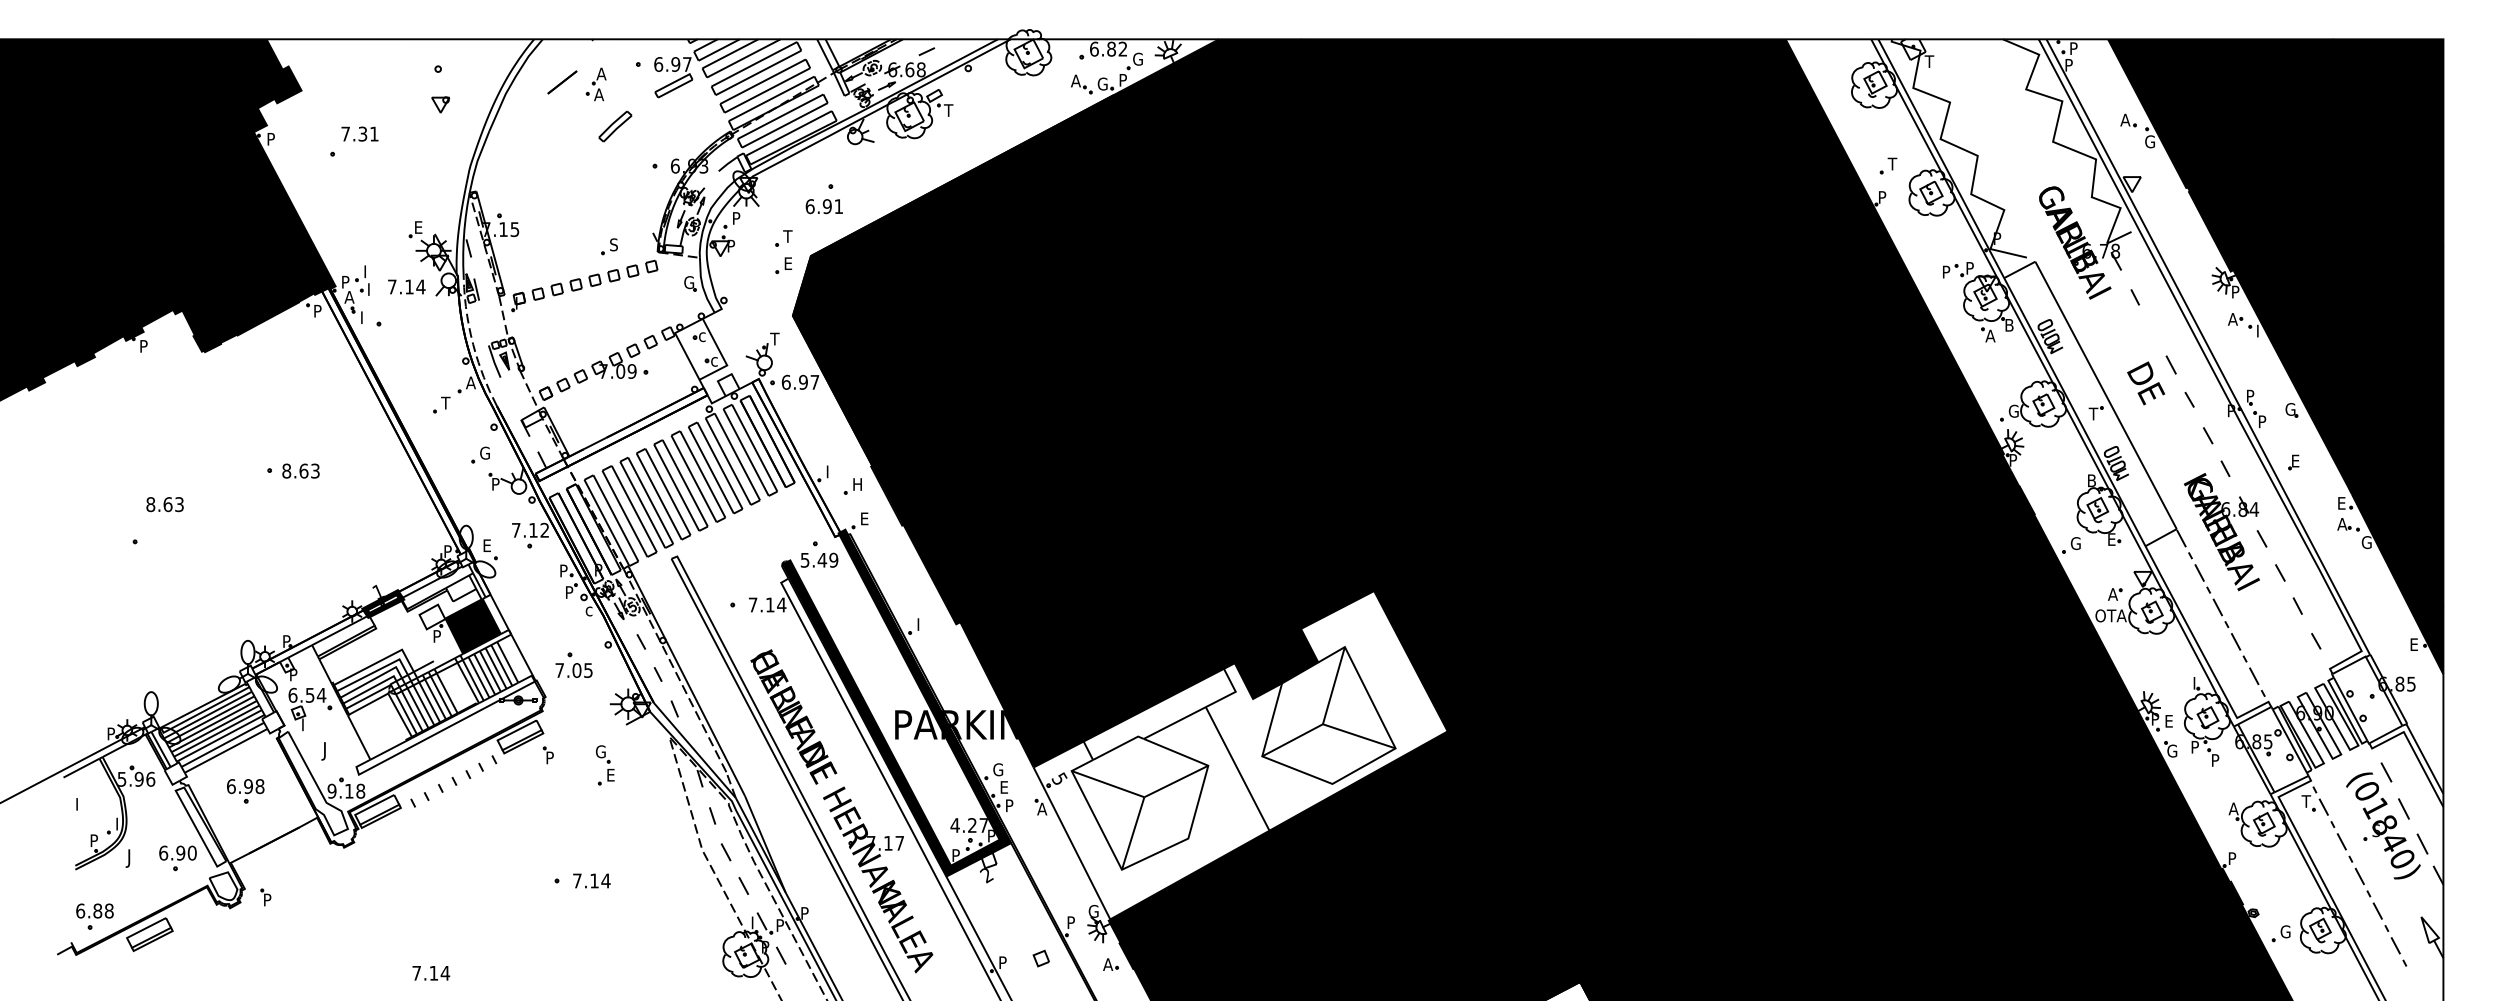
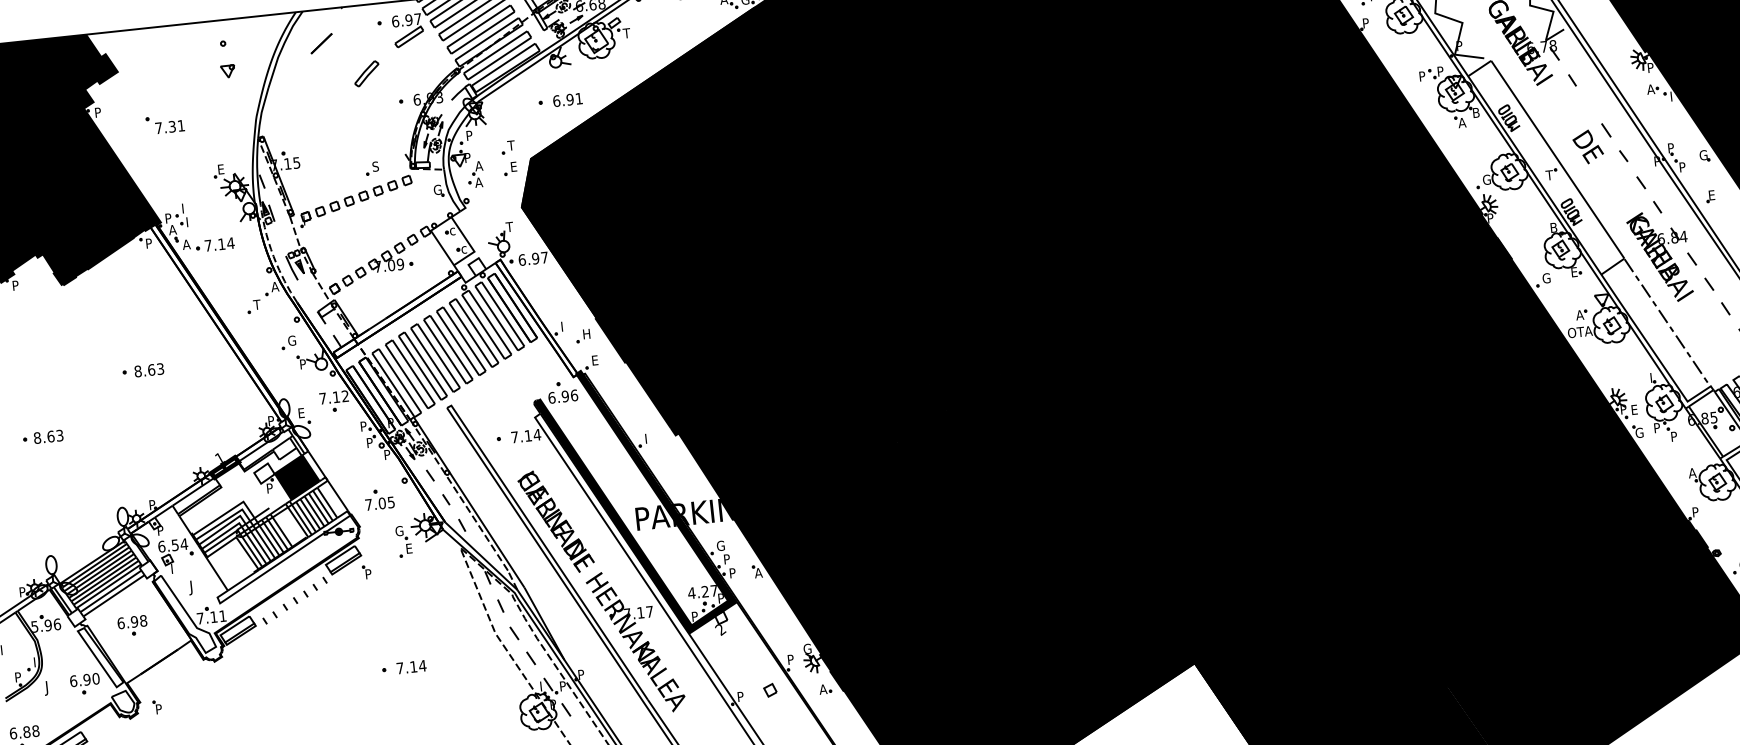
part: (595, 84) -> (475, 174), moved
text: (359, 133) -> (169, 126), moved
text: (823, 206) -> (567, 99), moved
text: (406, 286) -> (219, 244), moved
text: (364, 317) -> (186, 244), I -> A
text: (164, 504) -> (48, 436), moved
text: (819, 559) -> (563, 396), 5.49 -> 6.96
text: (589, 609) -> (387, 454), c -> P
fill: (1240, 755) -> (909, 514), added
part: (605, 765) -> (404, 541), moved
text: (1004, 787) -> (727, 559), E -> P
text: (346, 790) -> (211, 616), 9.18 -> 7.11

